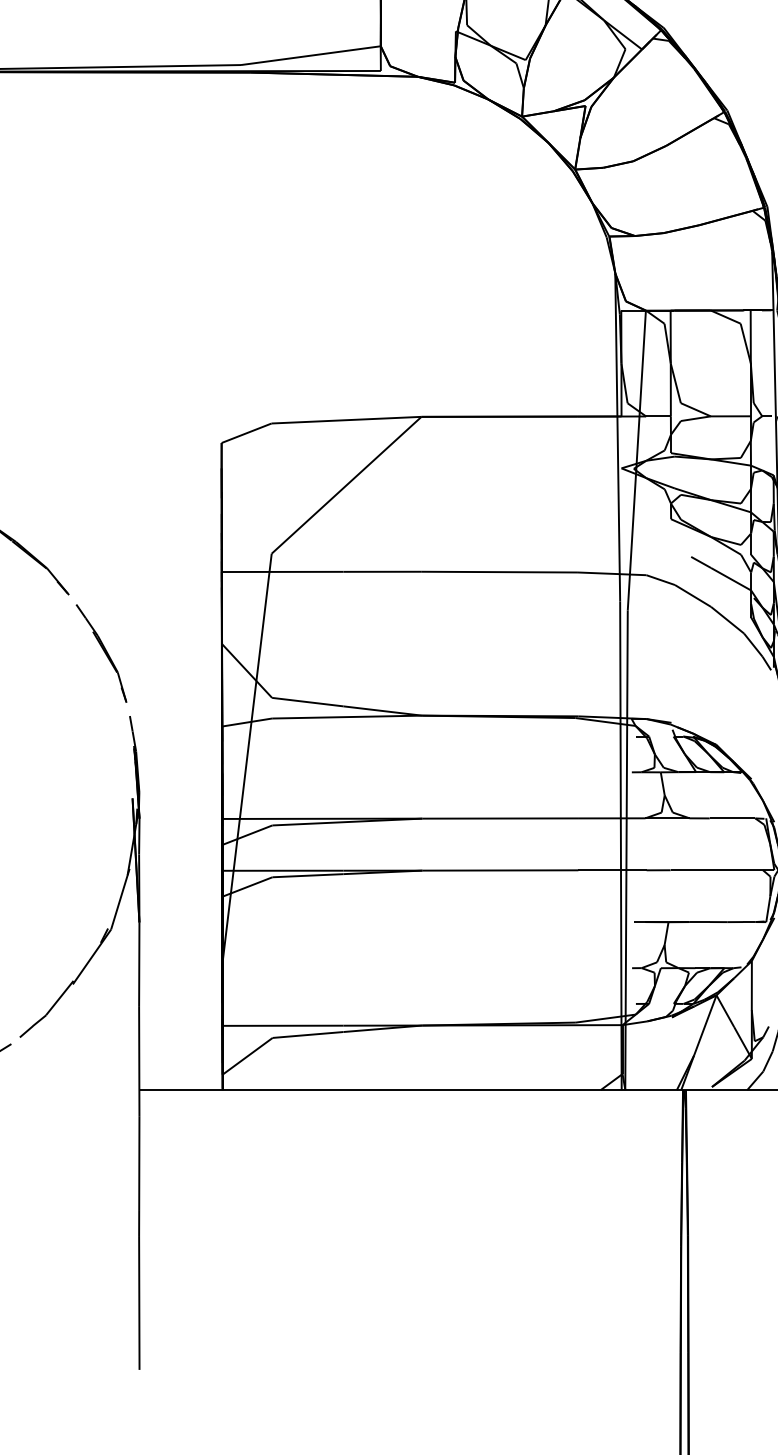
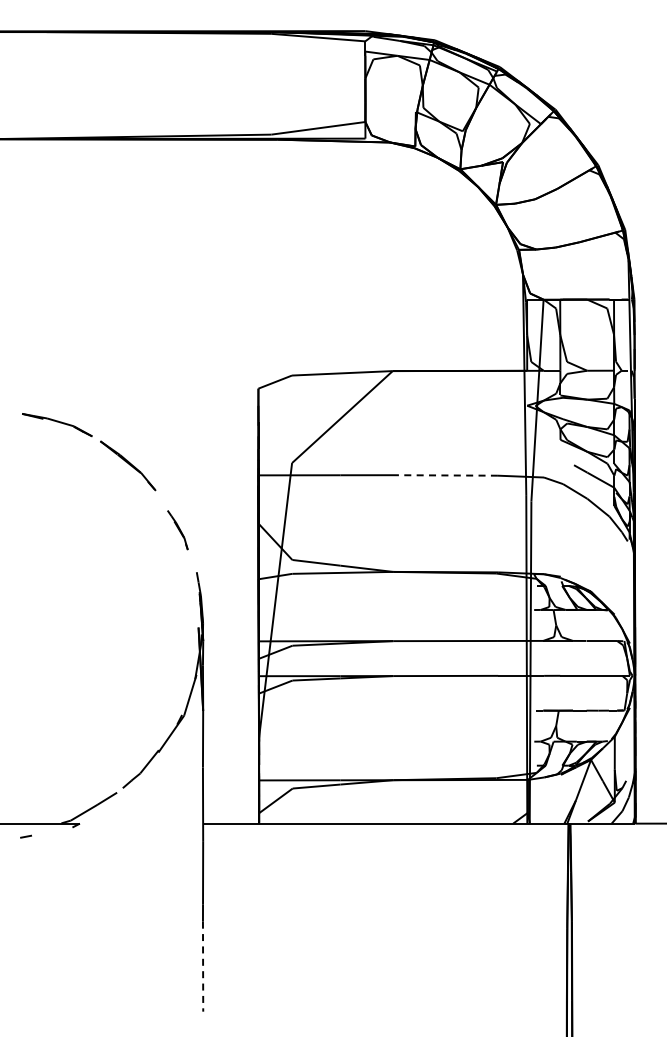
line: (498, 572) -> (444, 475), solid -> dashed
part: (101, 654) -> (177, 530), size x0.6
line: (139, 1302) -> (203, 966), solid -> dashed

